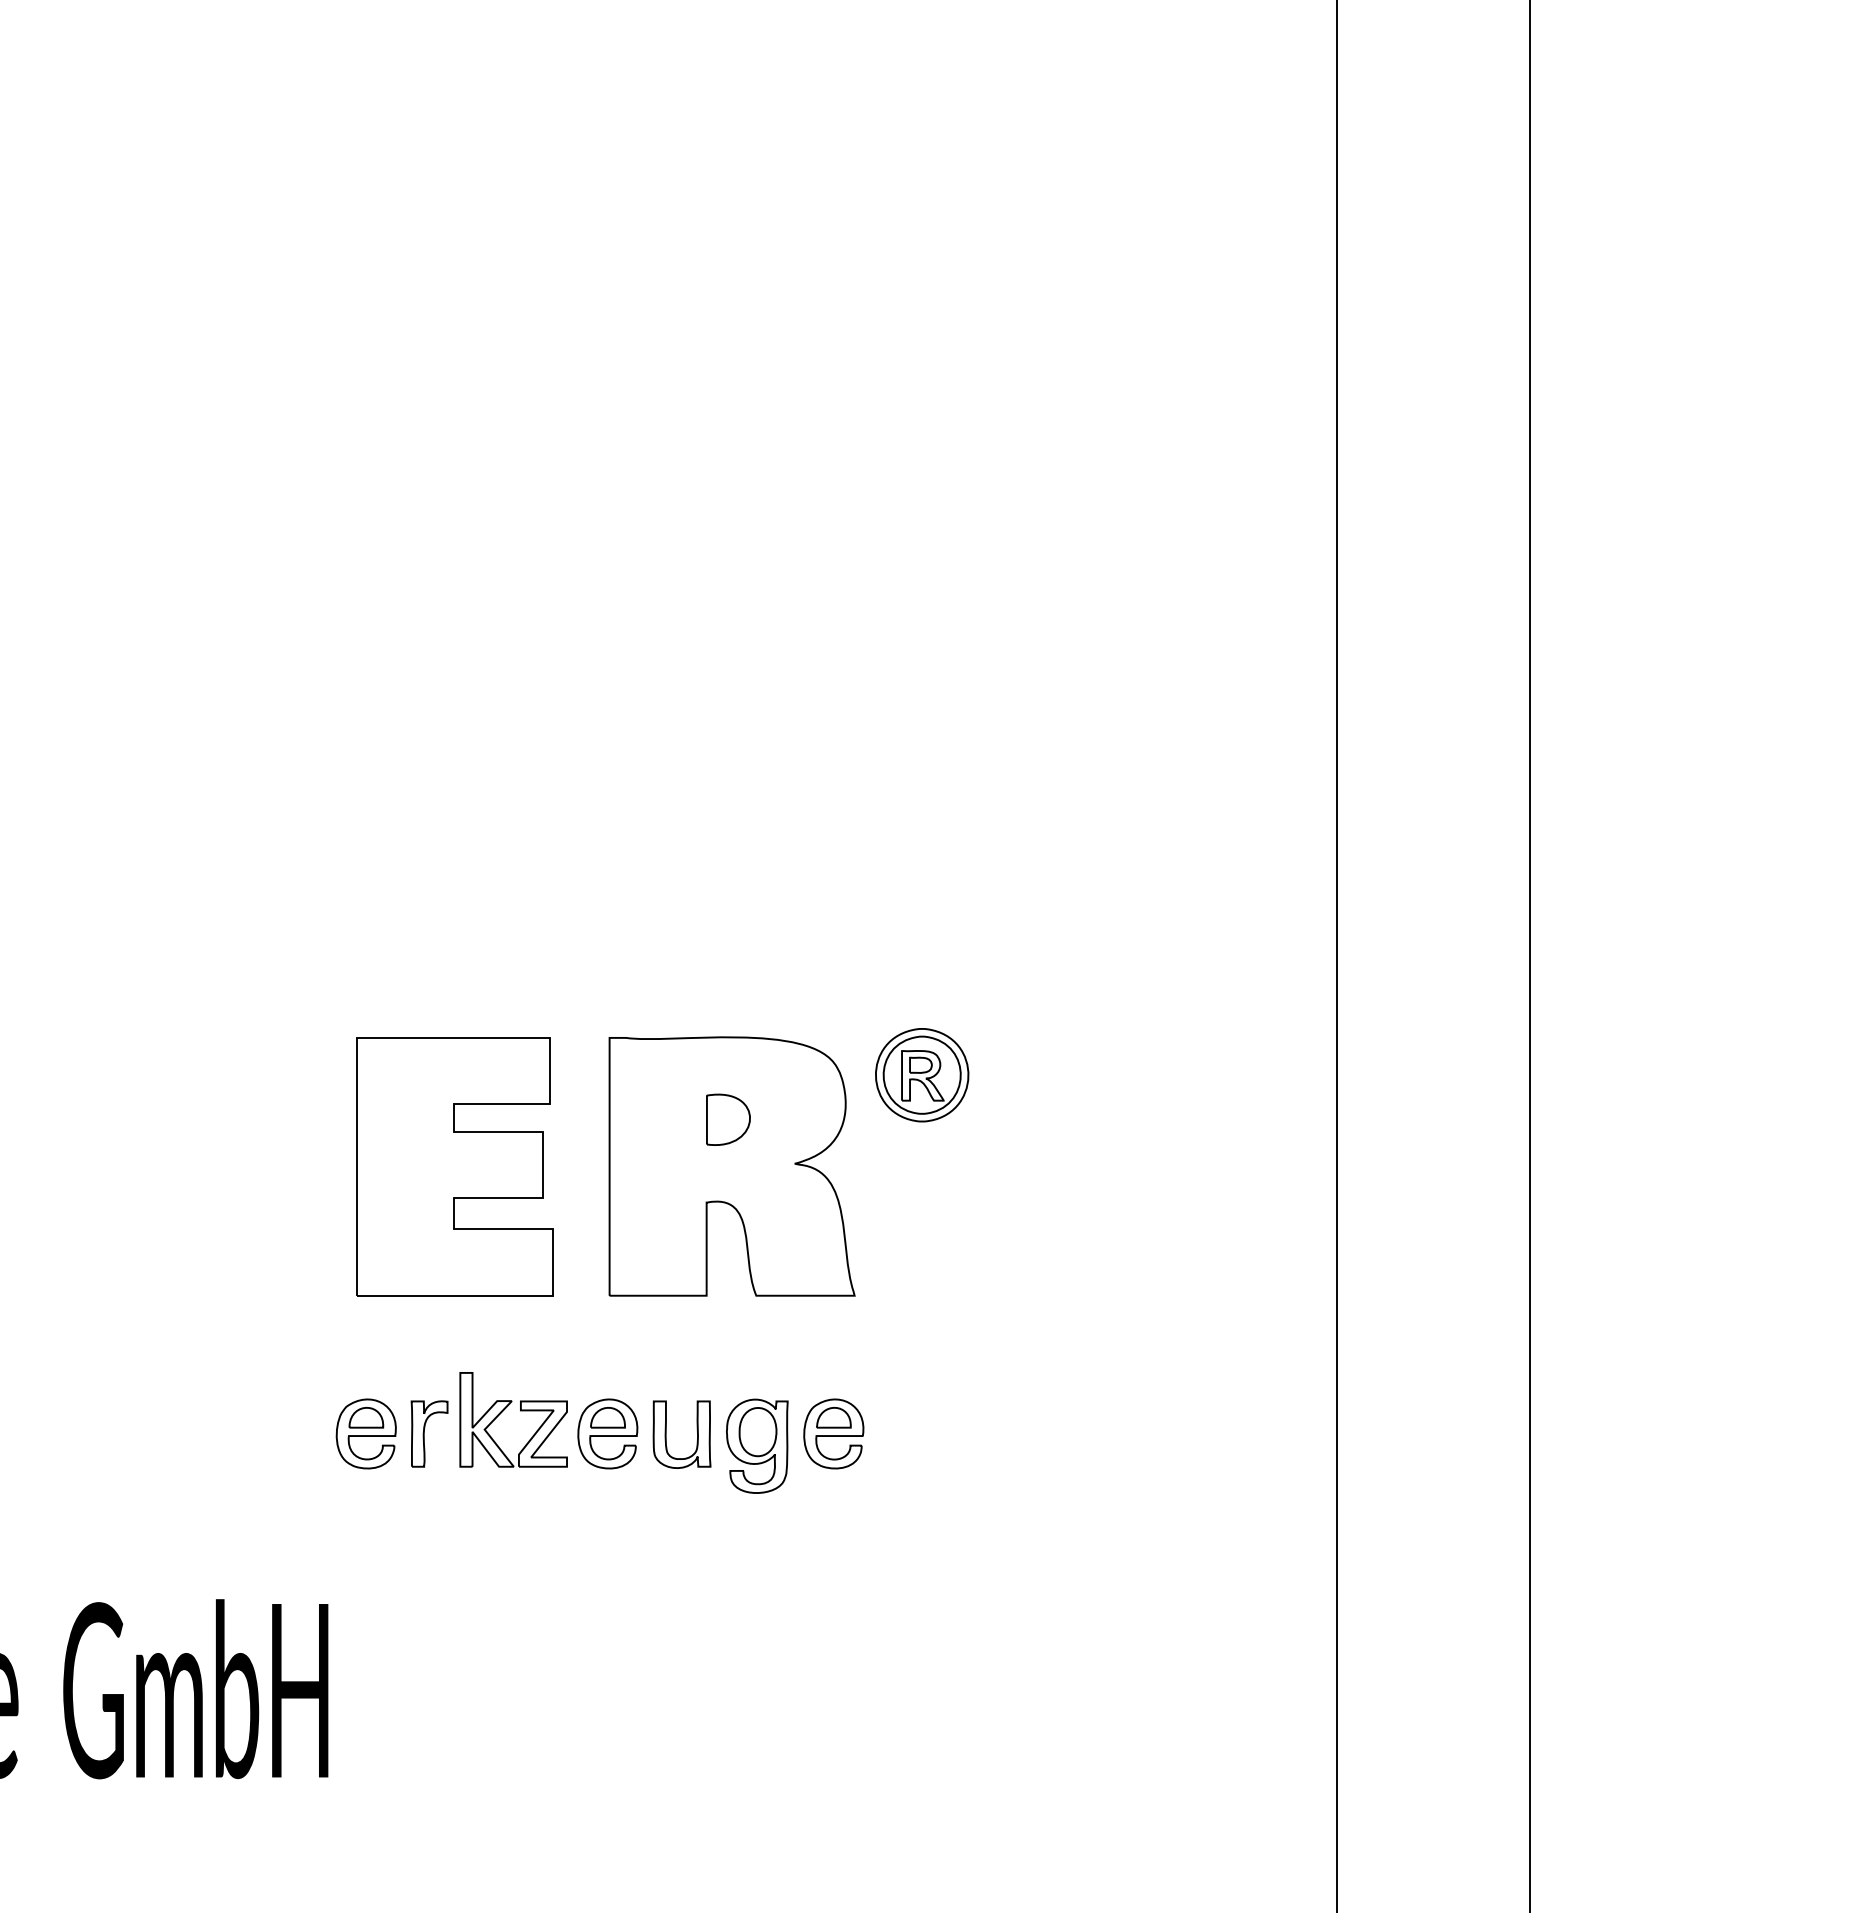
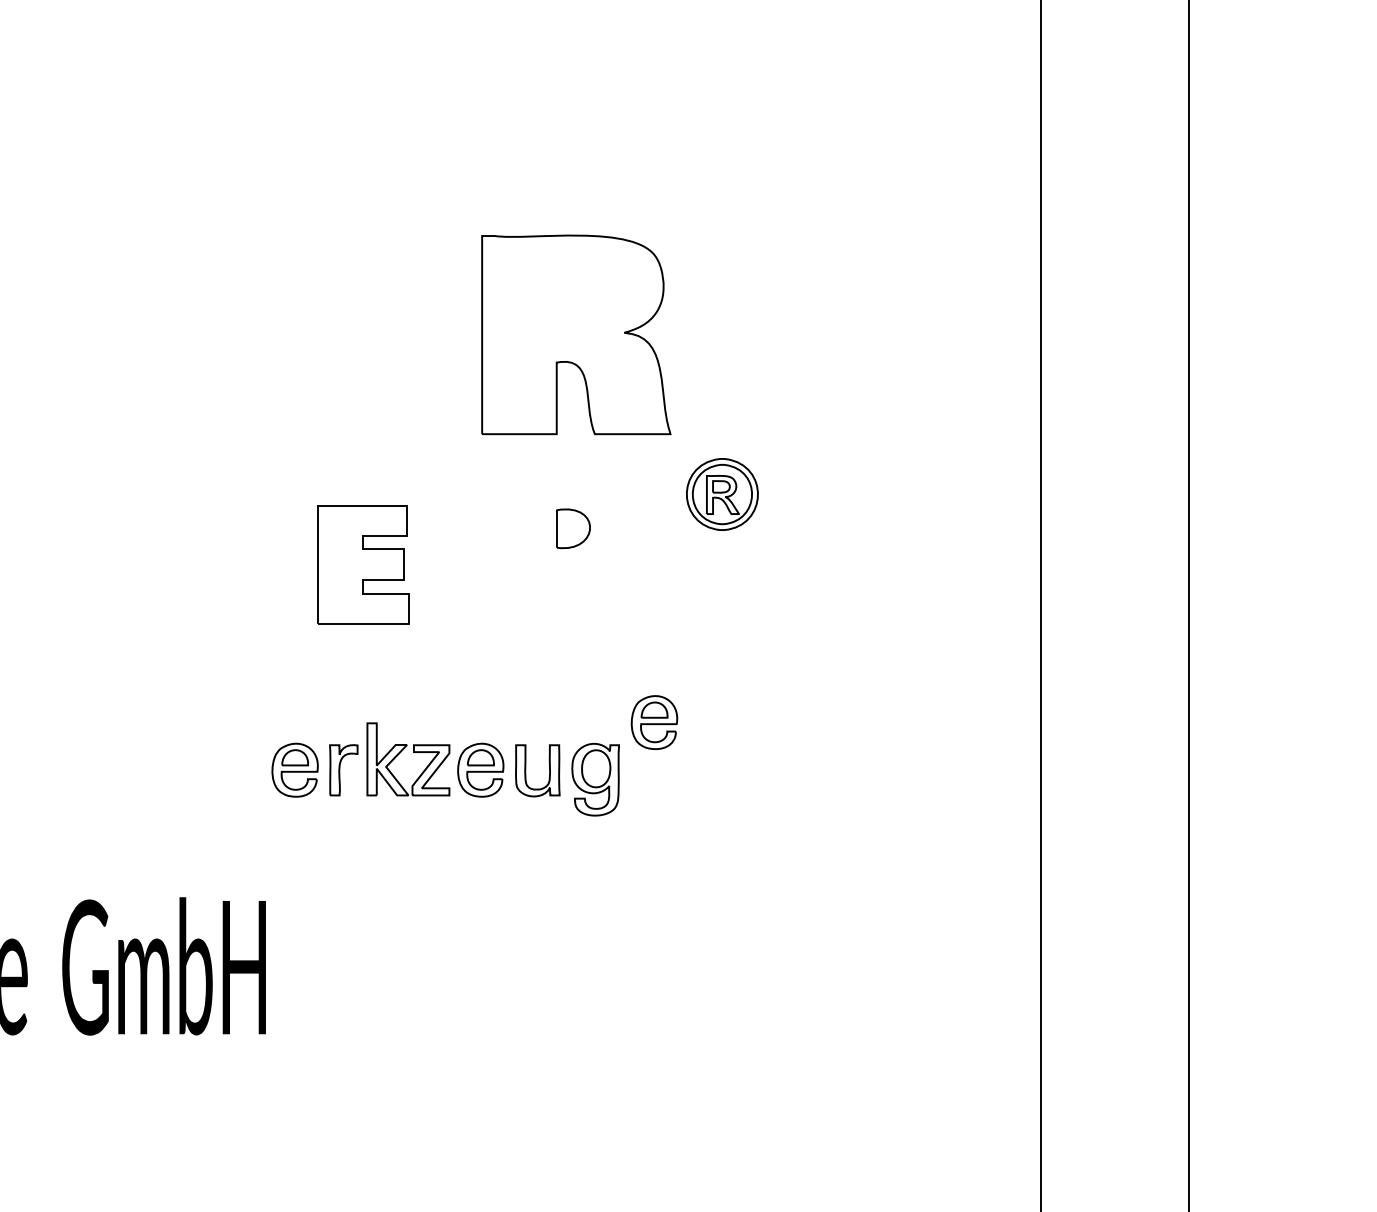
part: (454, 1166) -> (362, 564), size x0.6
part: (731, 1166) -> (575, 334), moved
part: (833, 1433) -> (654, 722), moved

